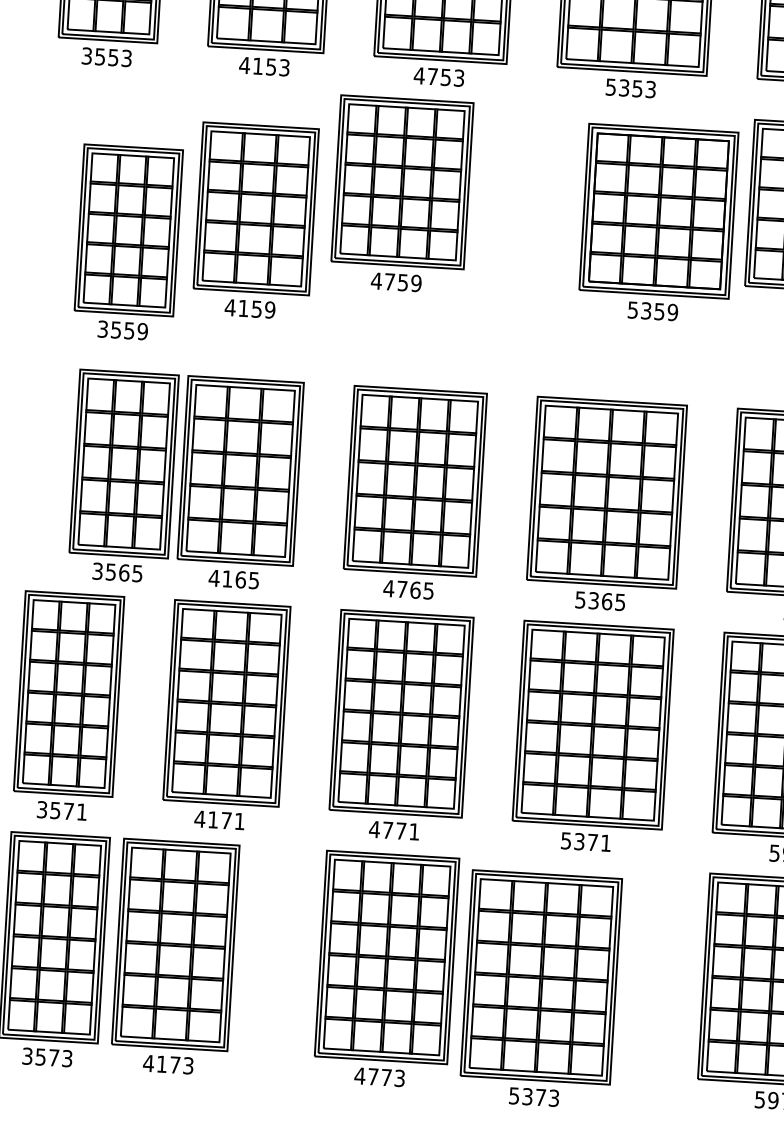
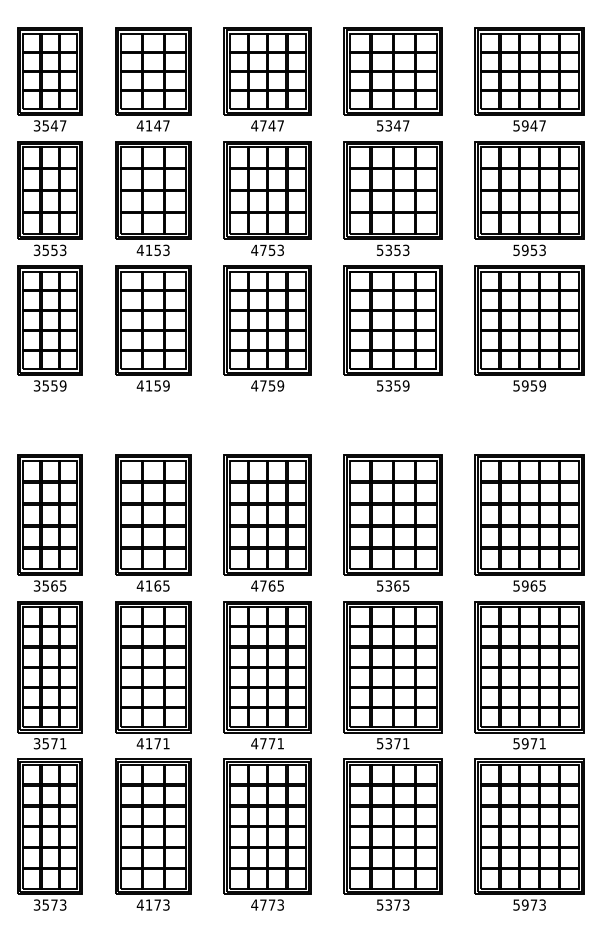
part: (401, 194) -> (267, 328), moved
part: (255, 221) -> (153, 328), moved
part: (657, 223) -> (392, 328), moved
part: (127, 242) -> (49, 328), moved
part: (122, 475) -> (49, 522), moved
part: (175, 956) -> (153, 834), moved
part: (539, 989) -> (392, 834), moved

